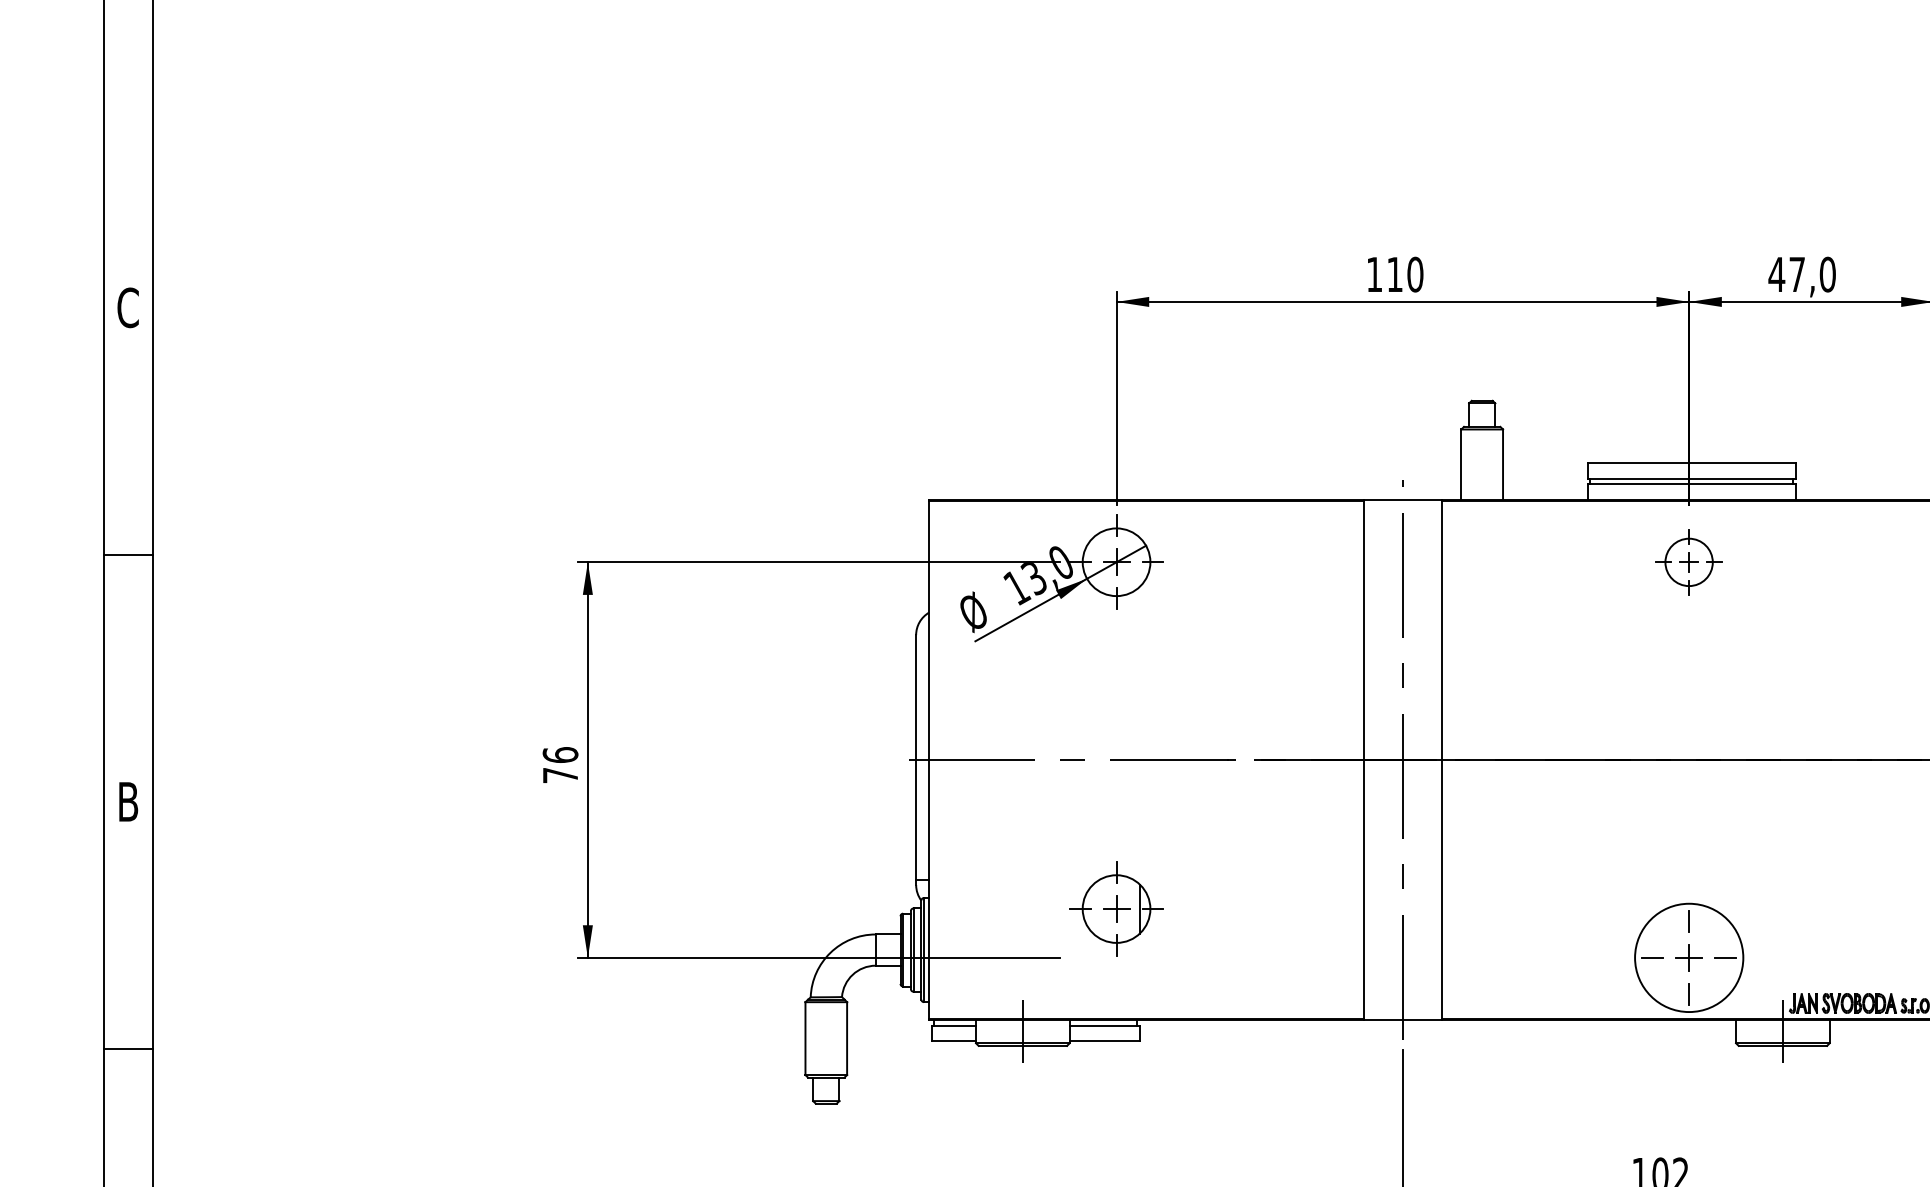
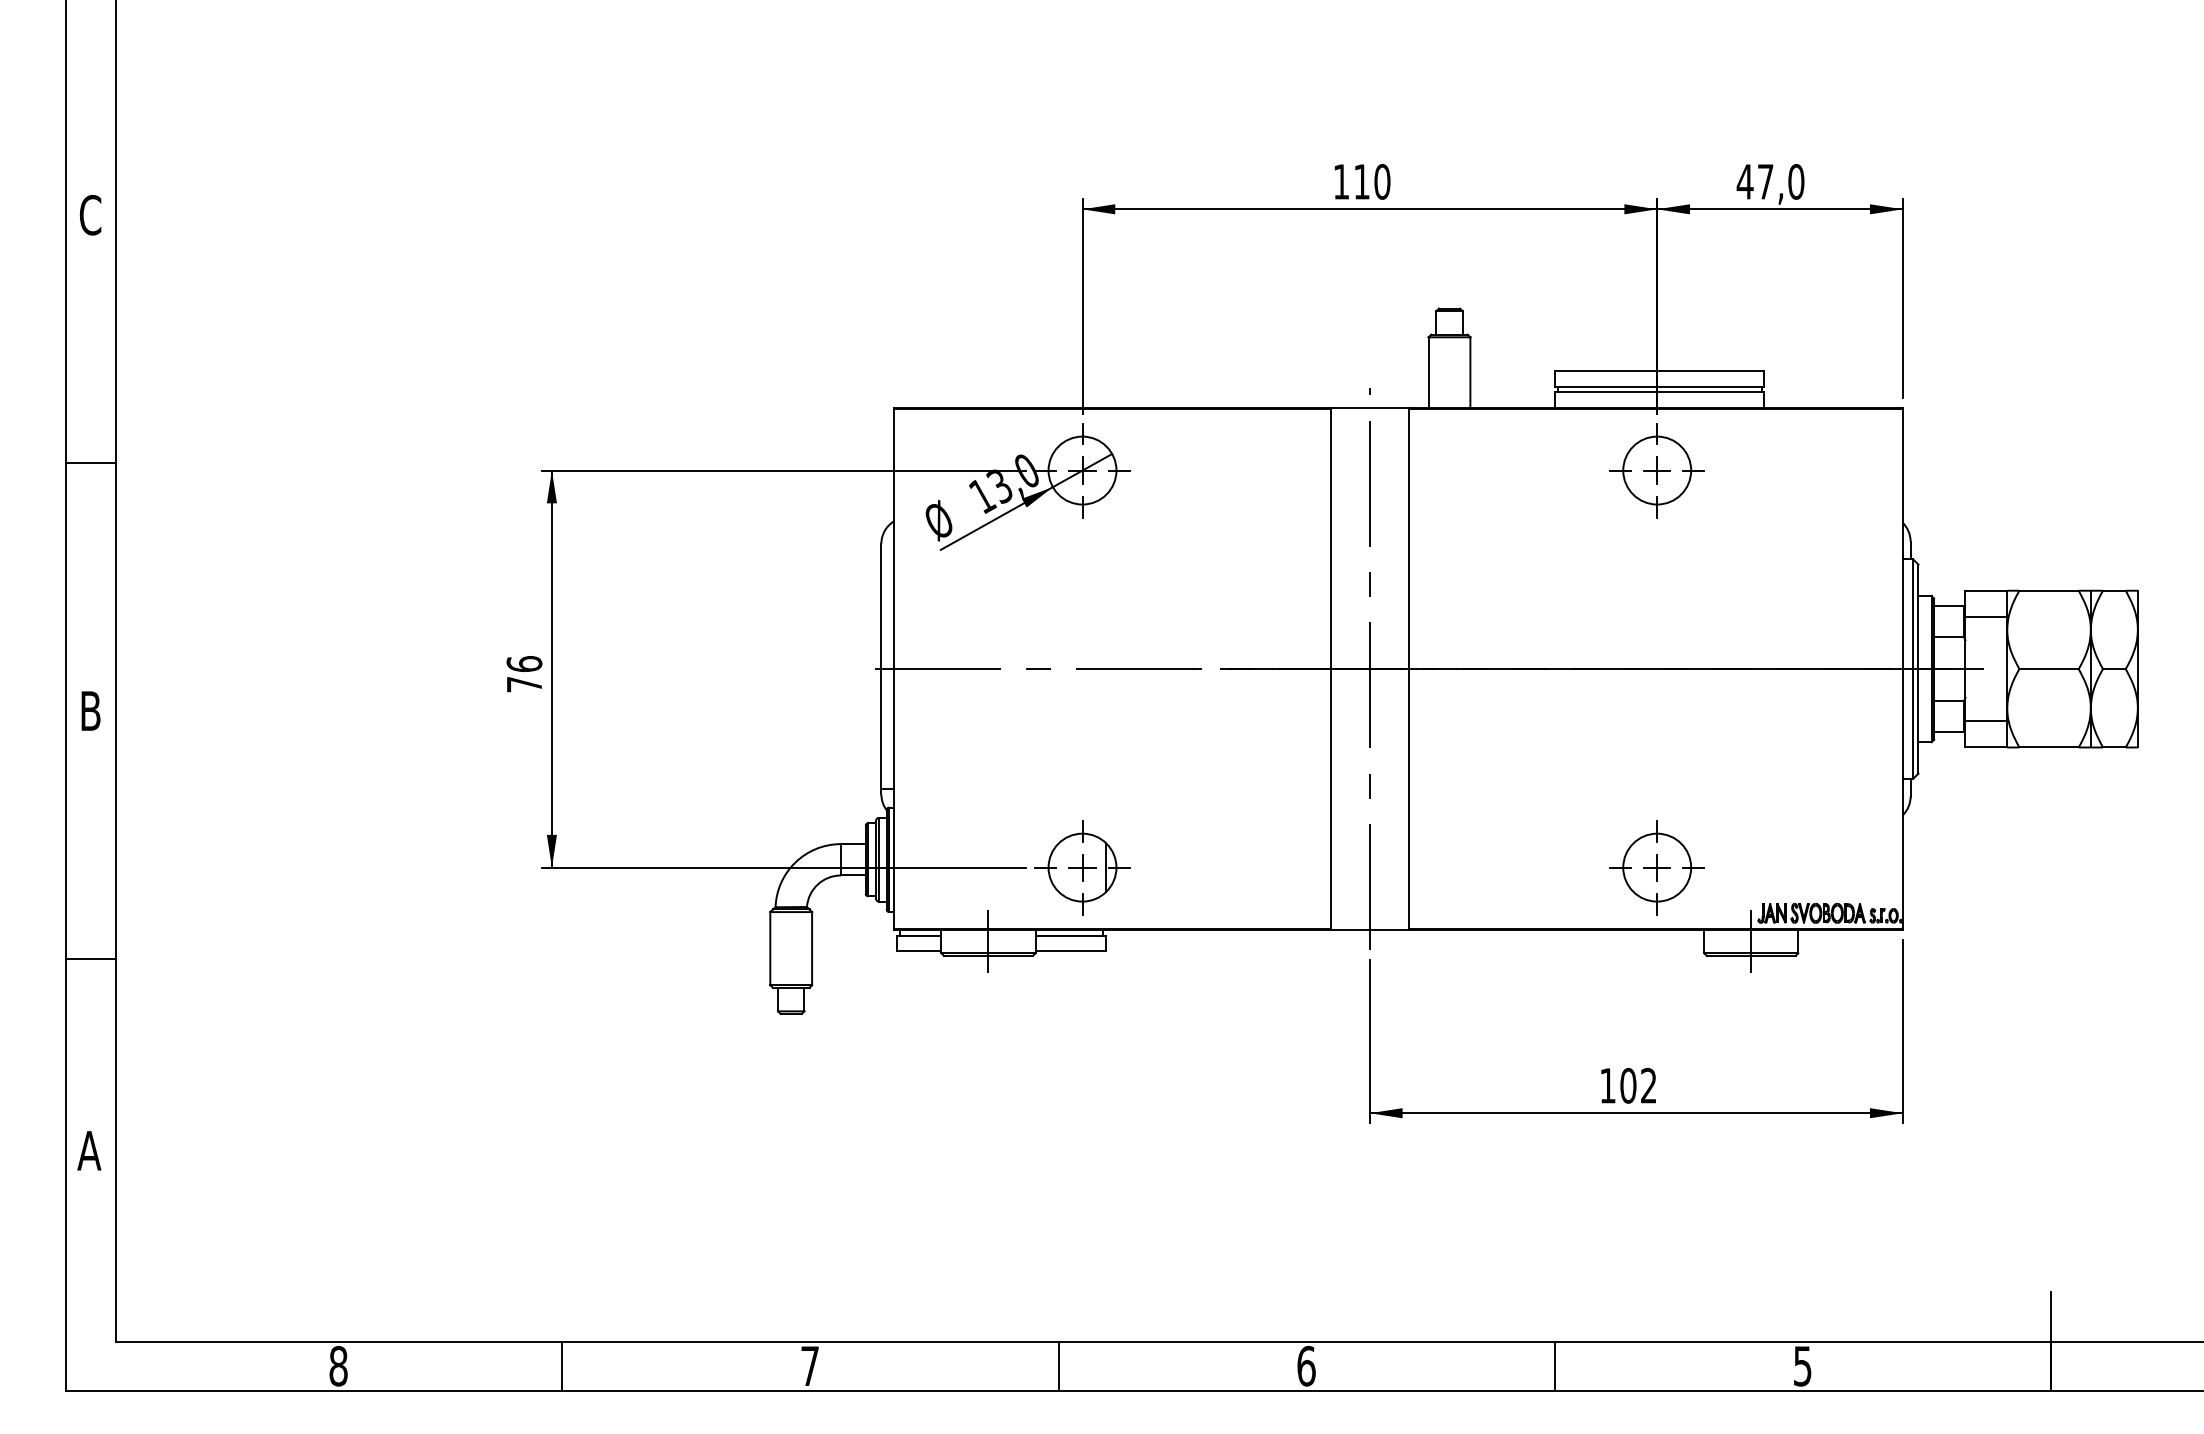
part: (1688, 562) -> (1656, 470), size x1.43
part: (1116, 908) -> (1082, 867), moved
circle: (1689, 957) -> (1657, 867), size x0.62

